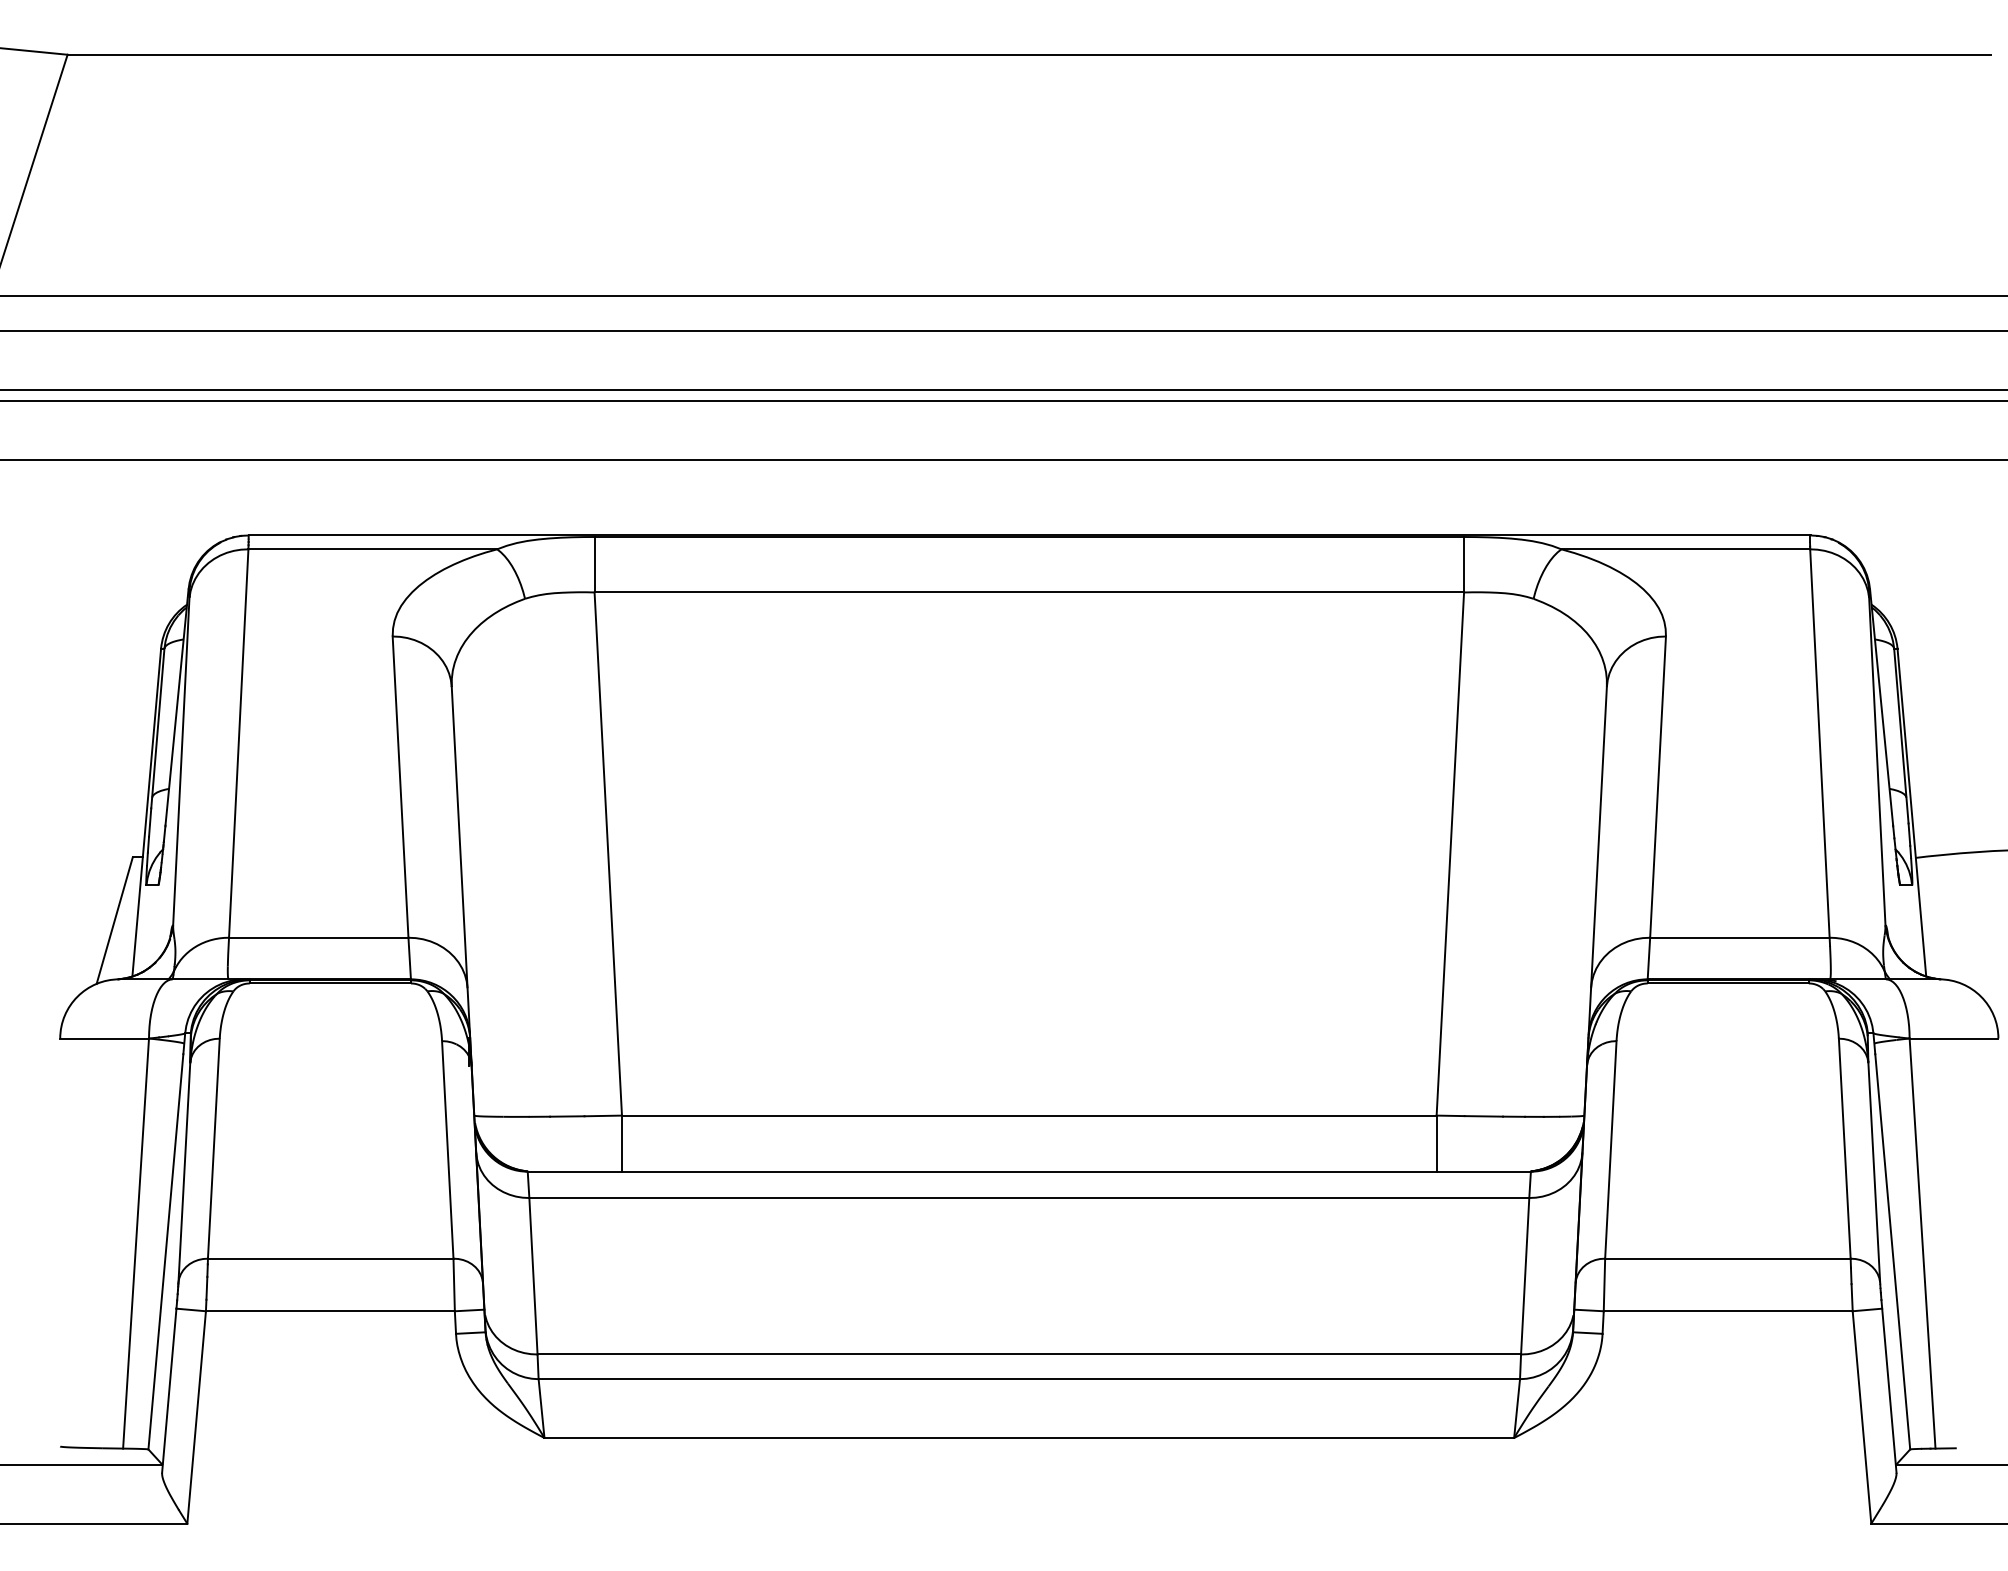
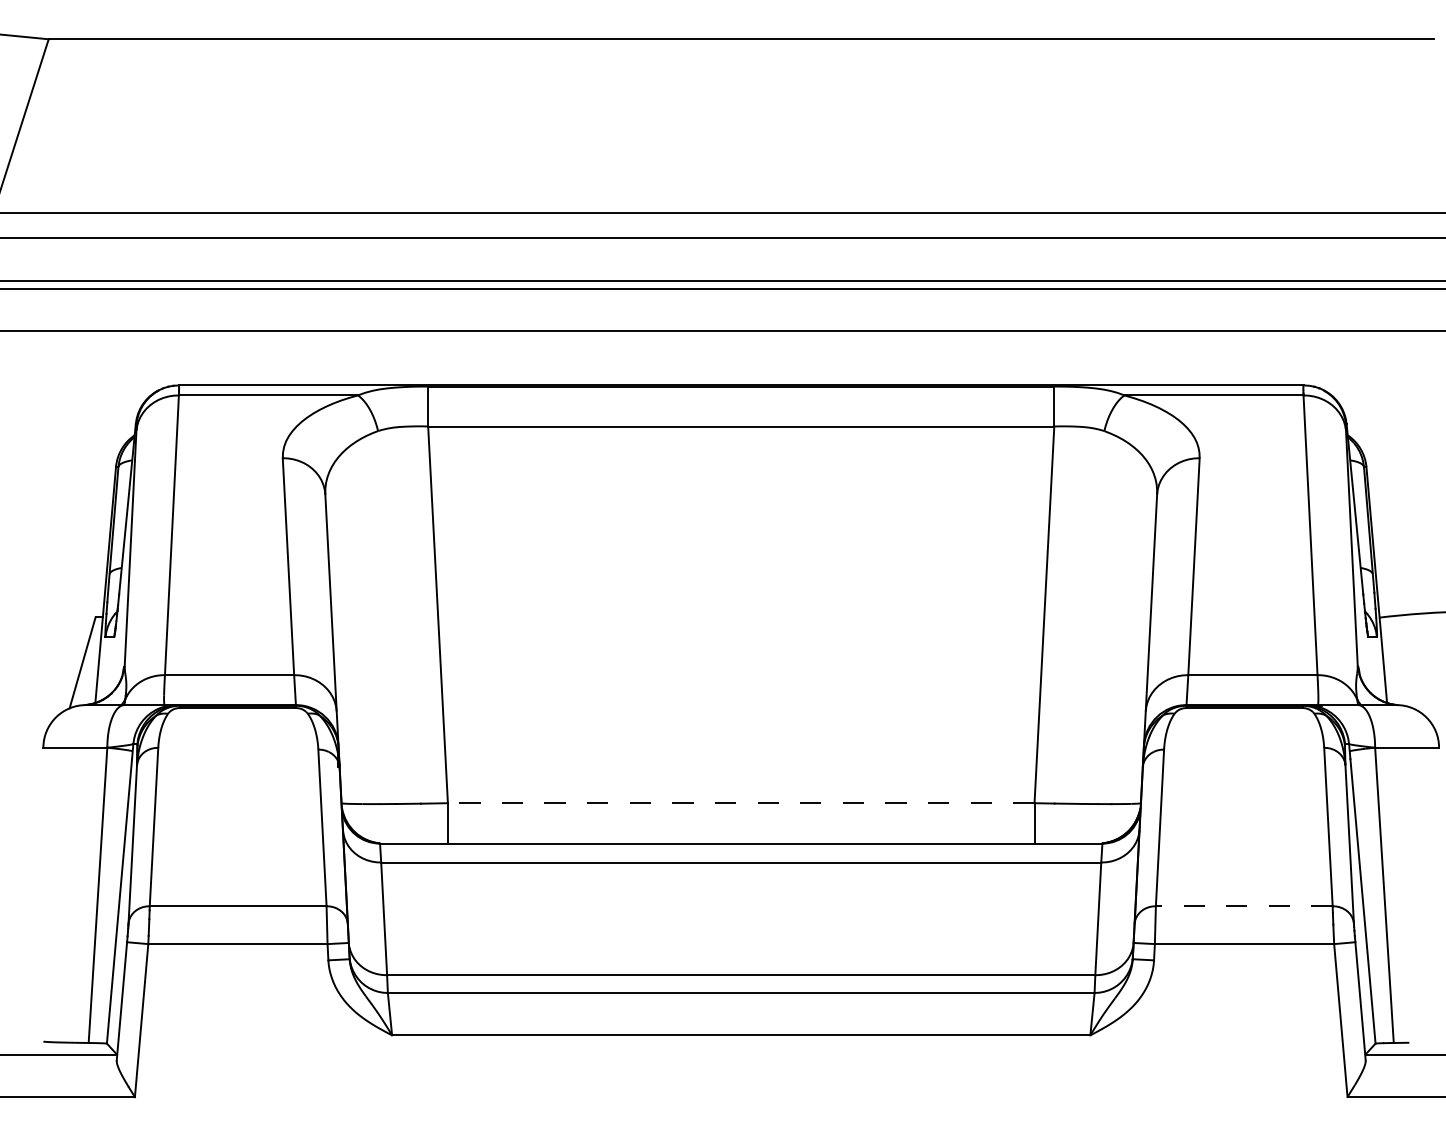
line: (1028, 1115) -> (740, 803), solid -> dashed
line: (1727, 1258) -> (1243, 906), solid -> dashed

